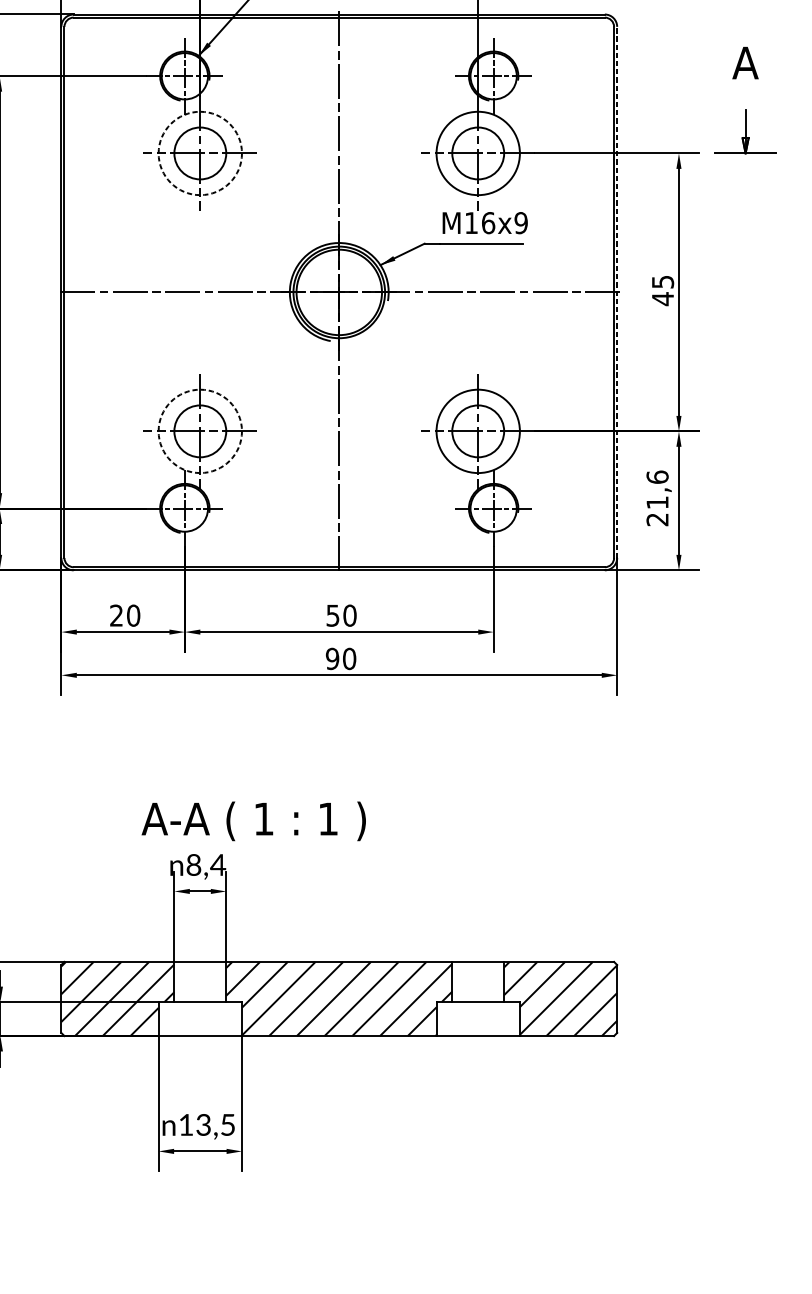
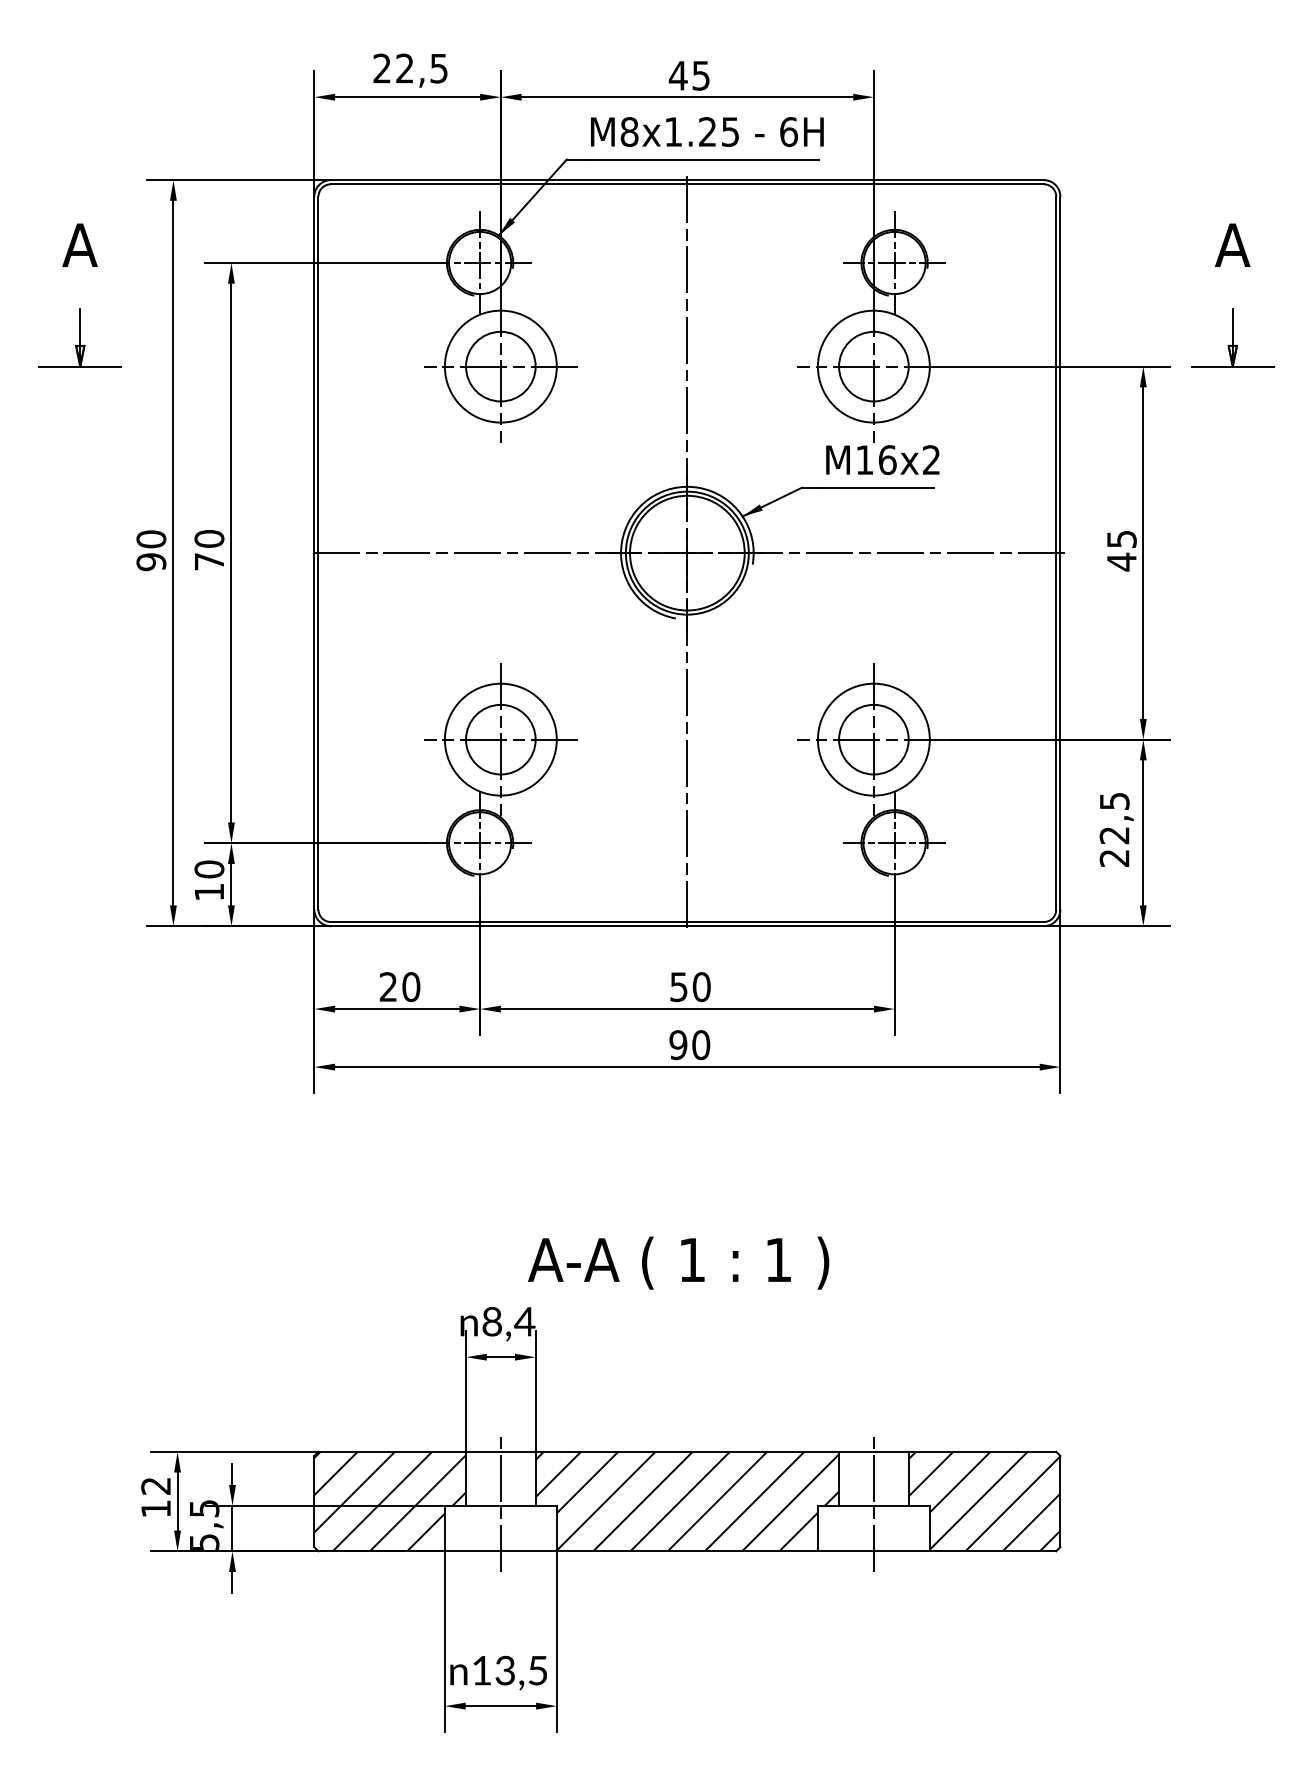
circle: (200, 153) -> (500, 366), dashed -> solid
text: (521, 223) -> (931, 460), M16x9 -> M16x2
line: (617, 291) -> (1060, 552), dashed -> solid
circle: (200, 431) -> (500, 739), dashed -> solid
text: (657, 490) -> (1114, 818), 21,6 -> 22,5
text: (253, 820) -> (678, 1262), moved
line: (200, 998) -> (500, 1501), added
line: (477, 998) -> (873, 1501), added

